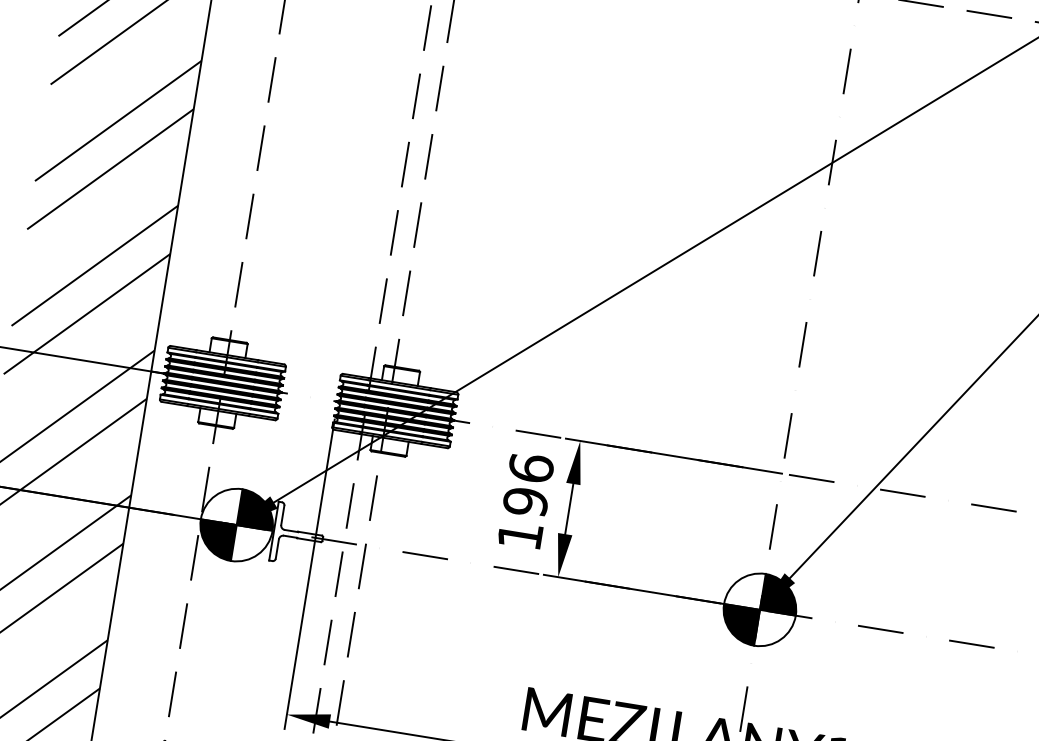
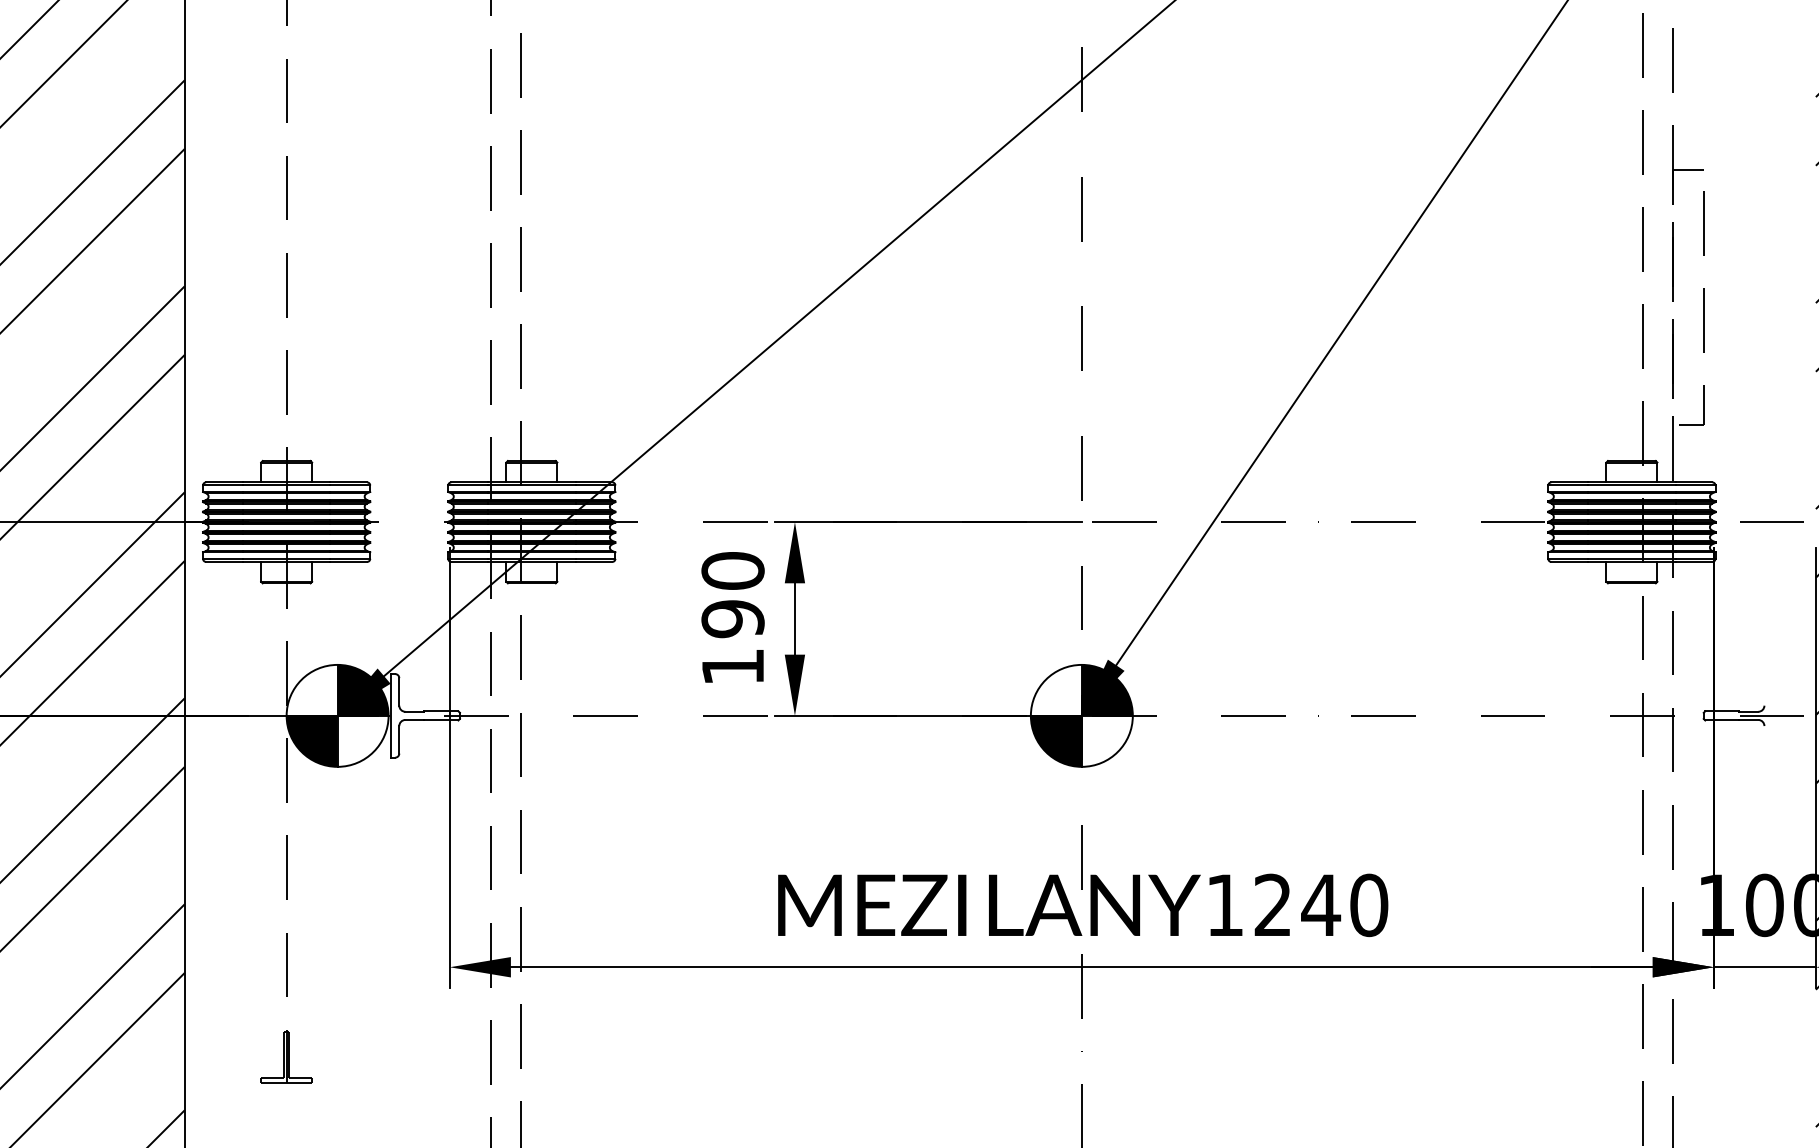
text: (530, 467) -> (732, 570), 196 -> 190

